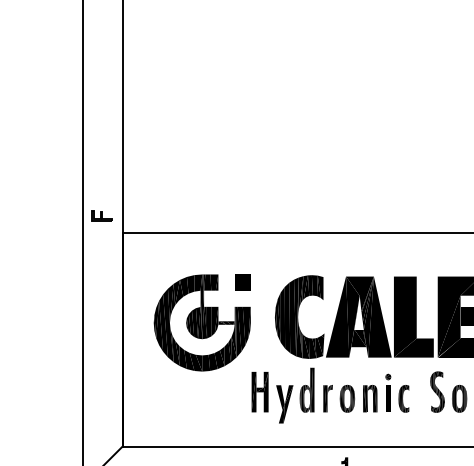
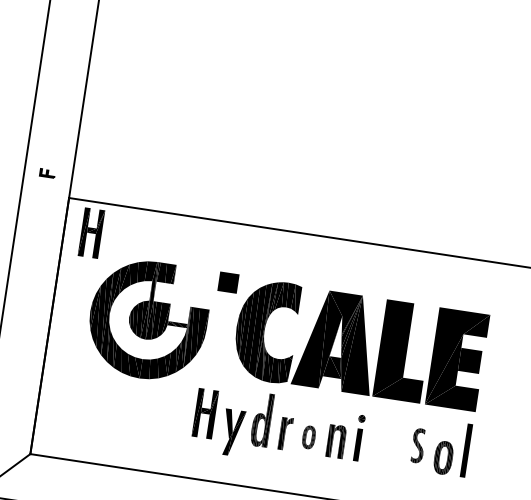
part: (101, 215) -> (47, 172), size x0.6
part: (144, 259) -> (90, 233), added
part: (242, 282) -> (228, 282), moved
part: (437, 391) -> (418, 445), size x0.7
part: (347, 398) -> (309, 437), size x0.7
part: (403, 398) -> (376, 447), removed

